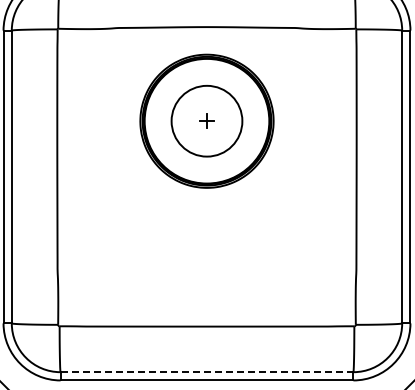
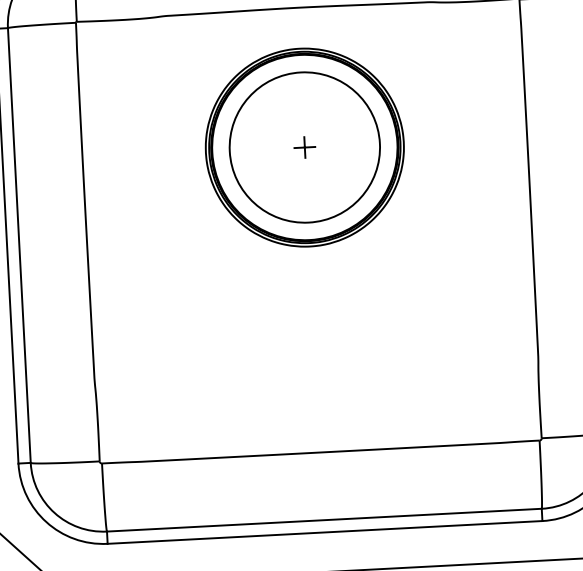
circle: (206, 120) -> (304, 146), size x1.43
line: (207, 372) -> (325, 520), dashed -> solid

